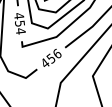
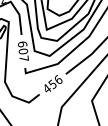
text: (20, 23) -> (23, 51), 454 -> 607

